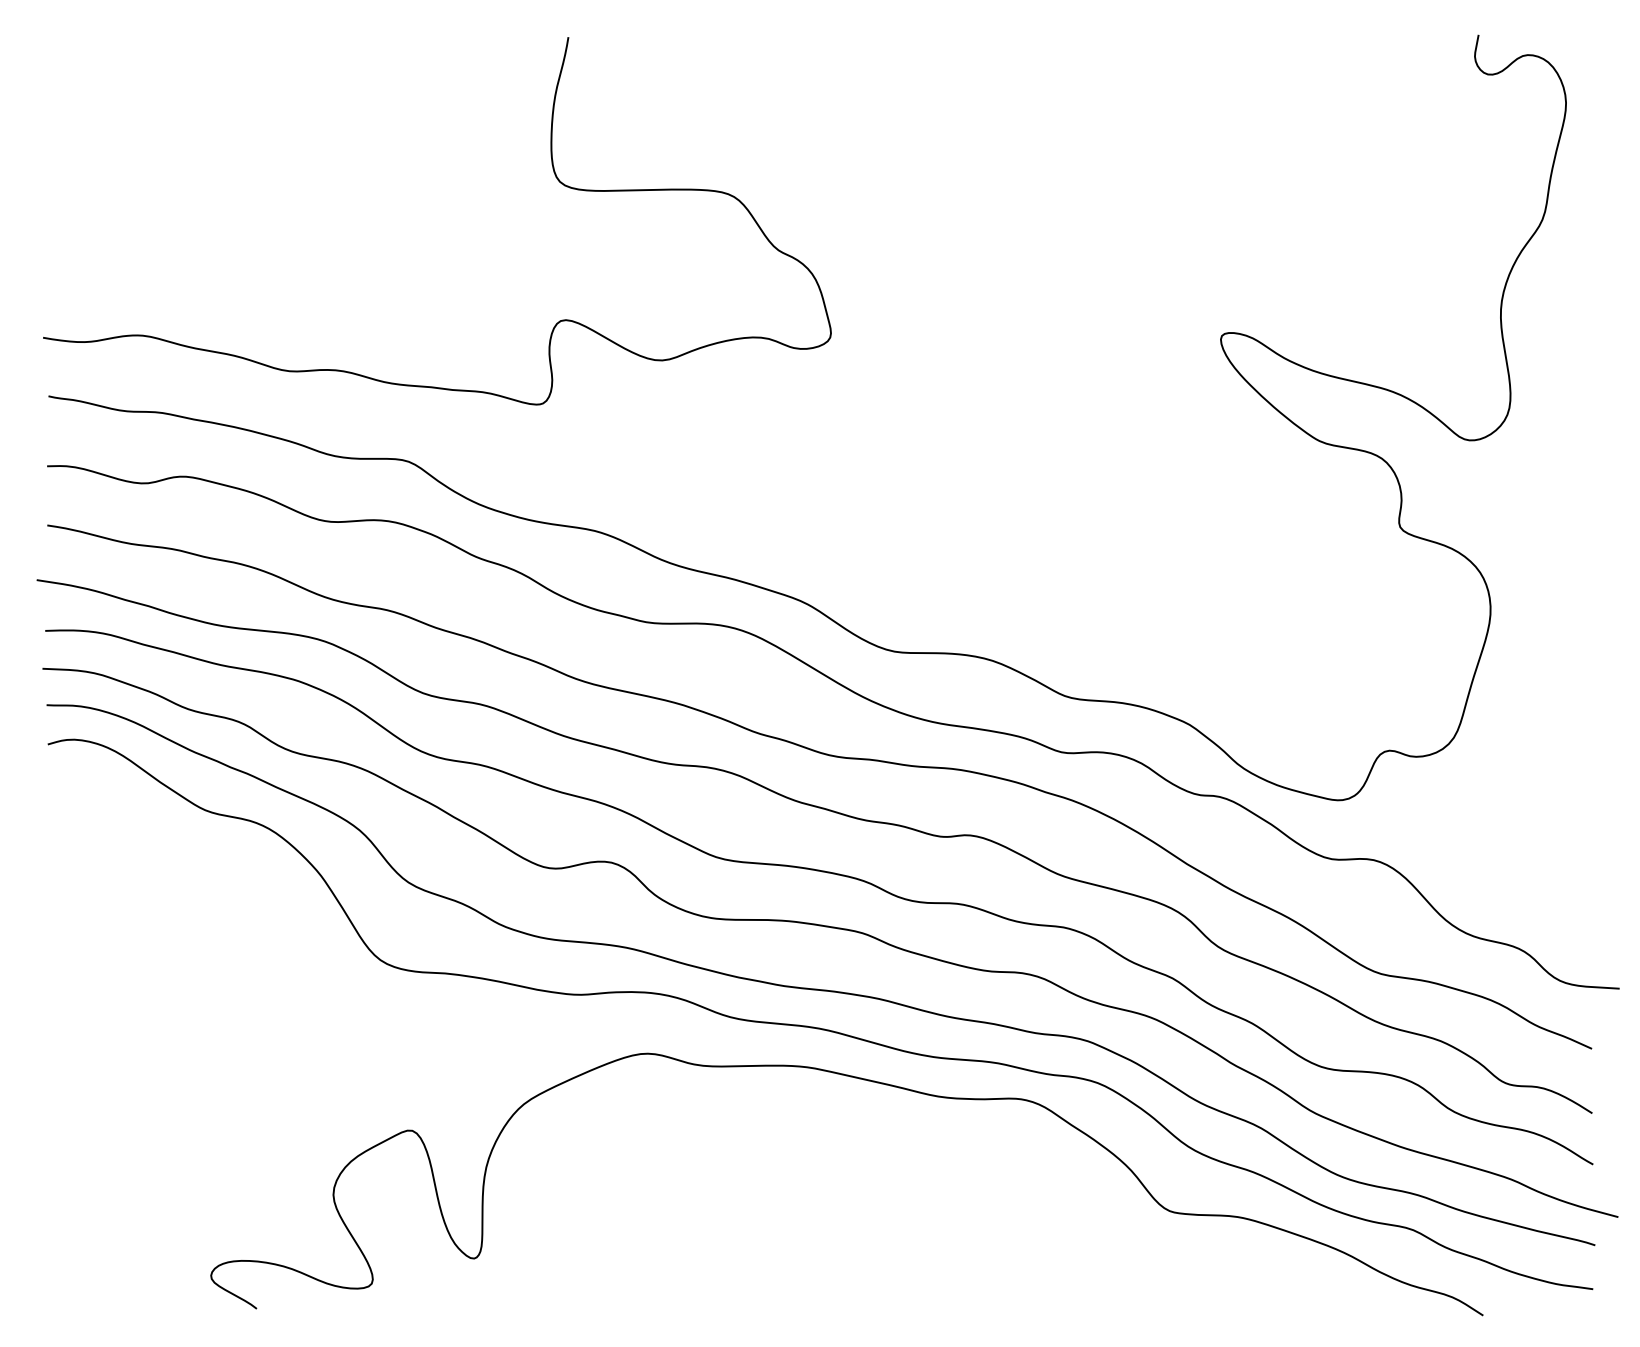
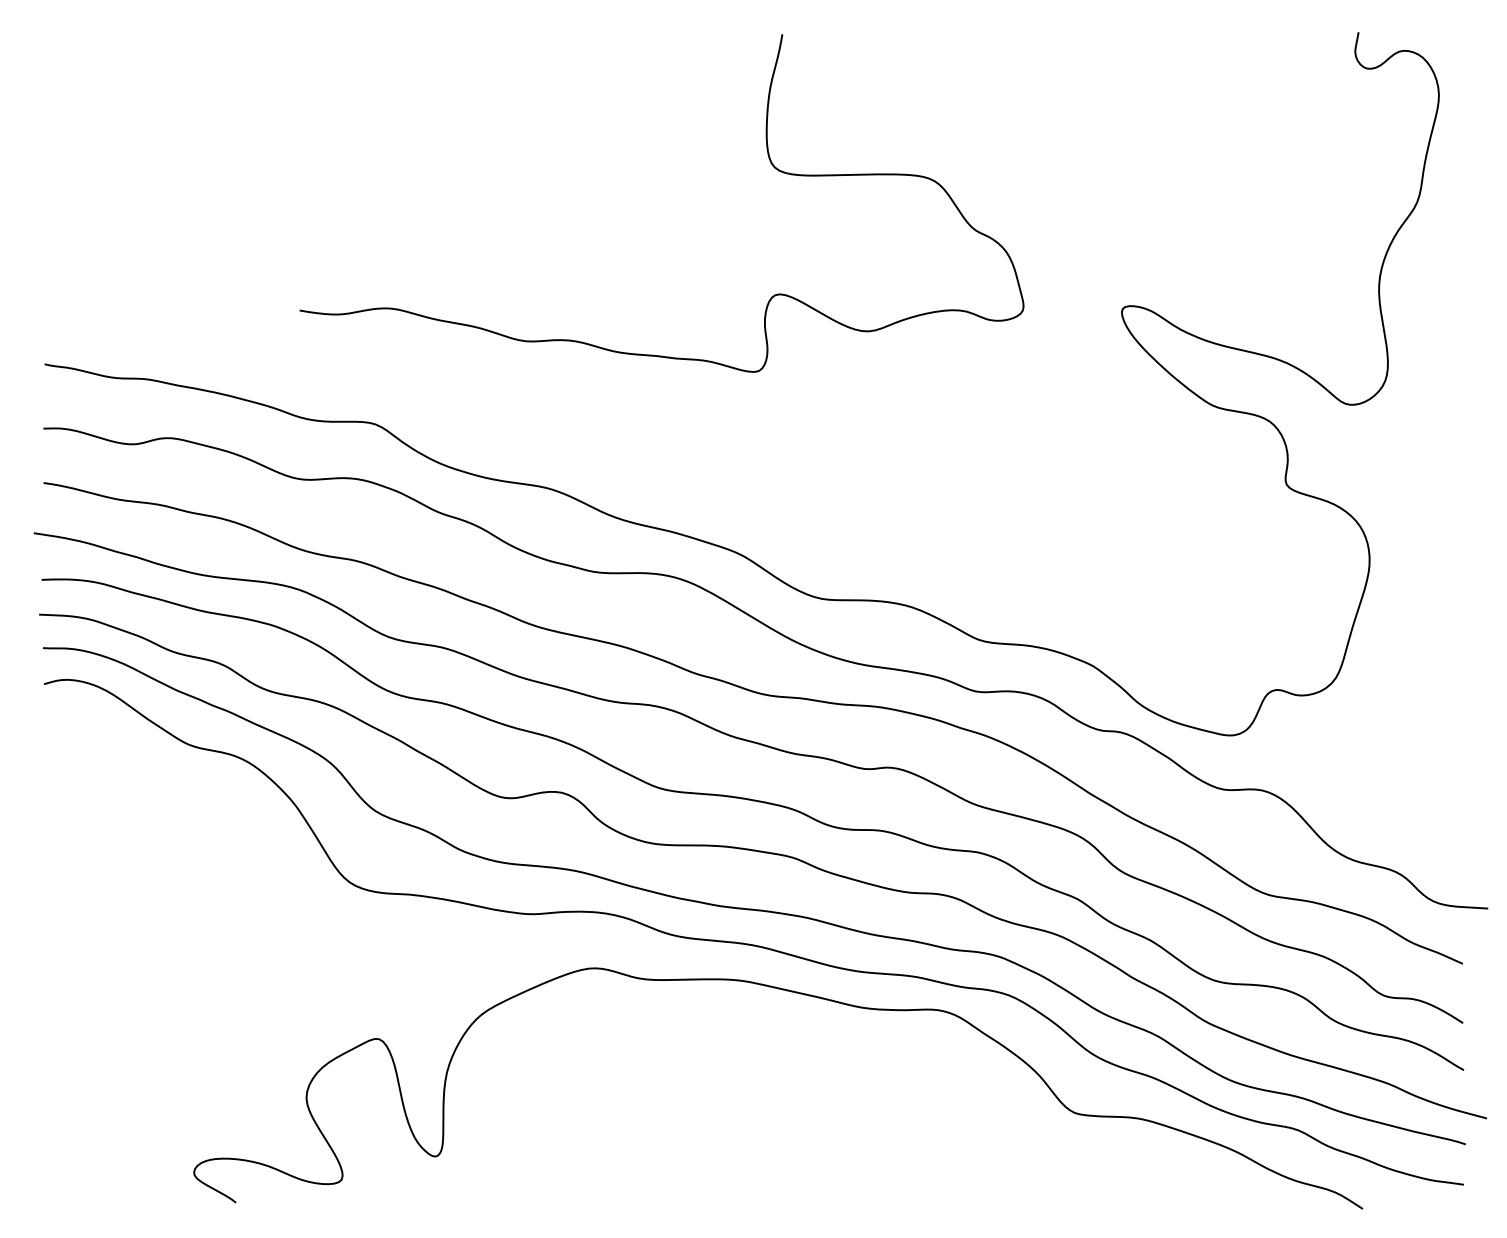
curve: (554, 175) -> (769, 161), moved

